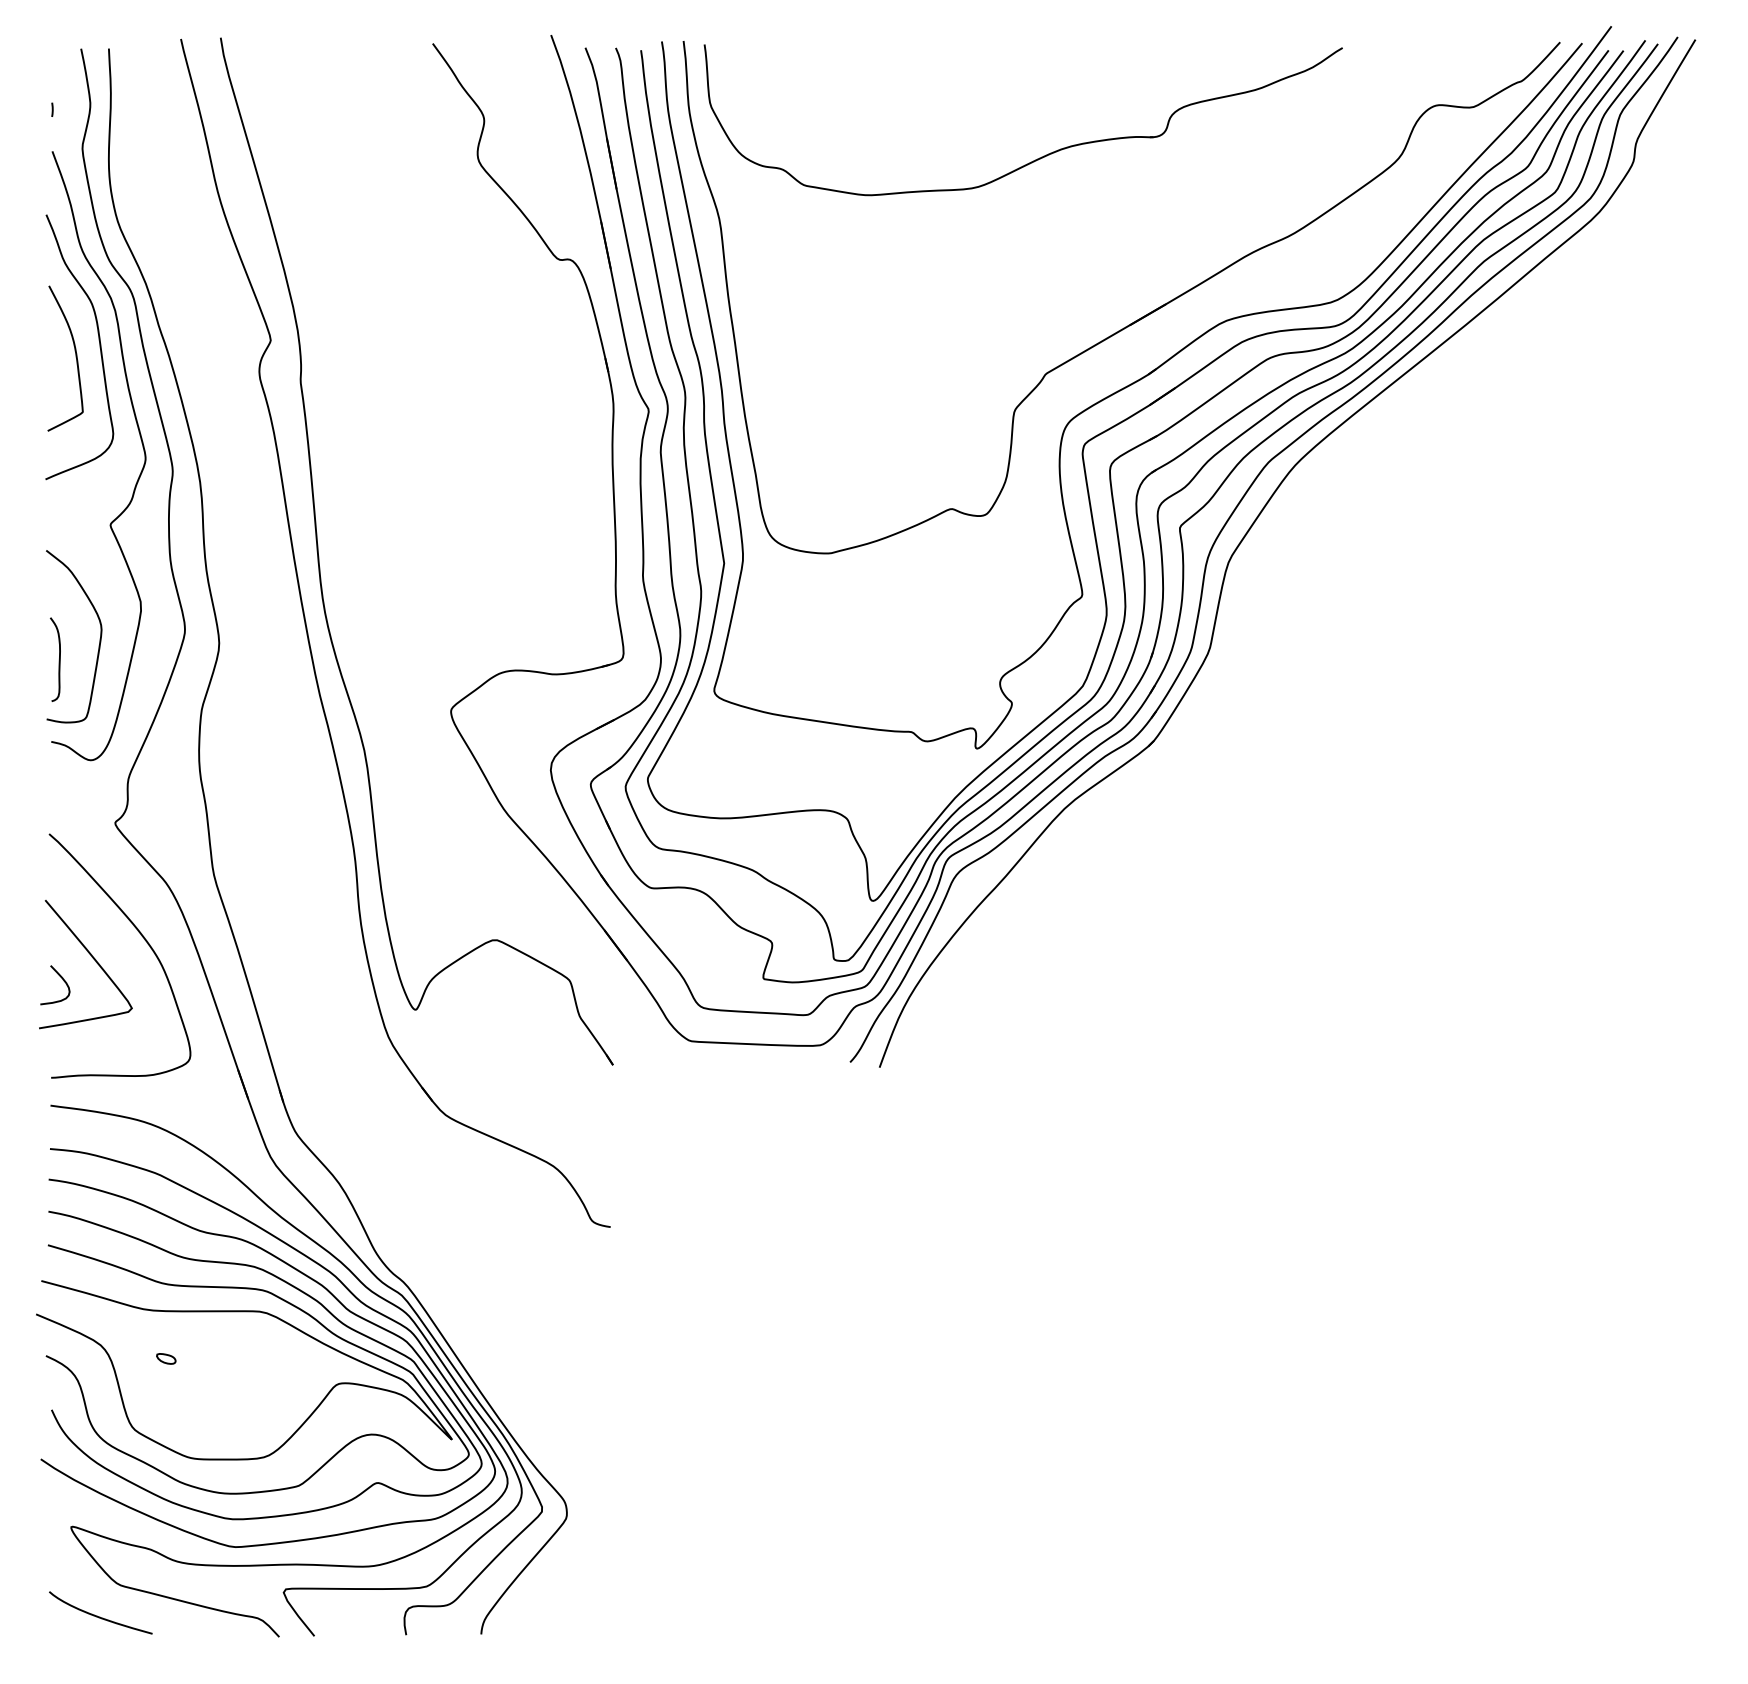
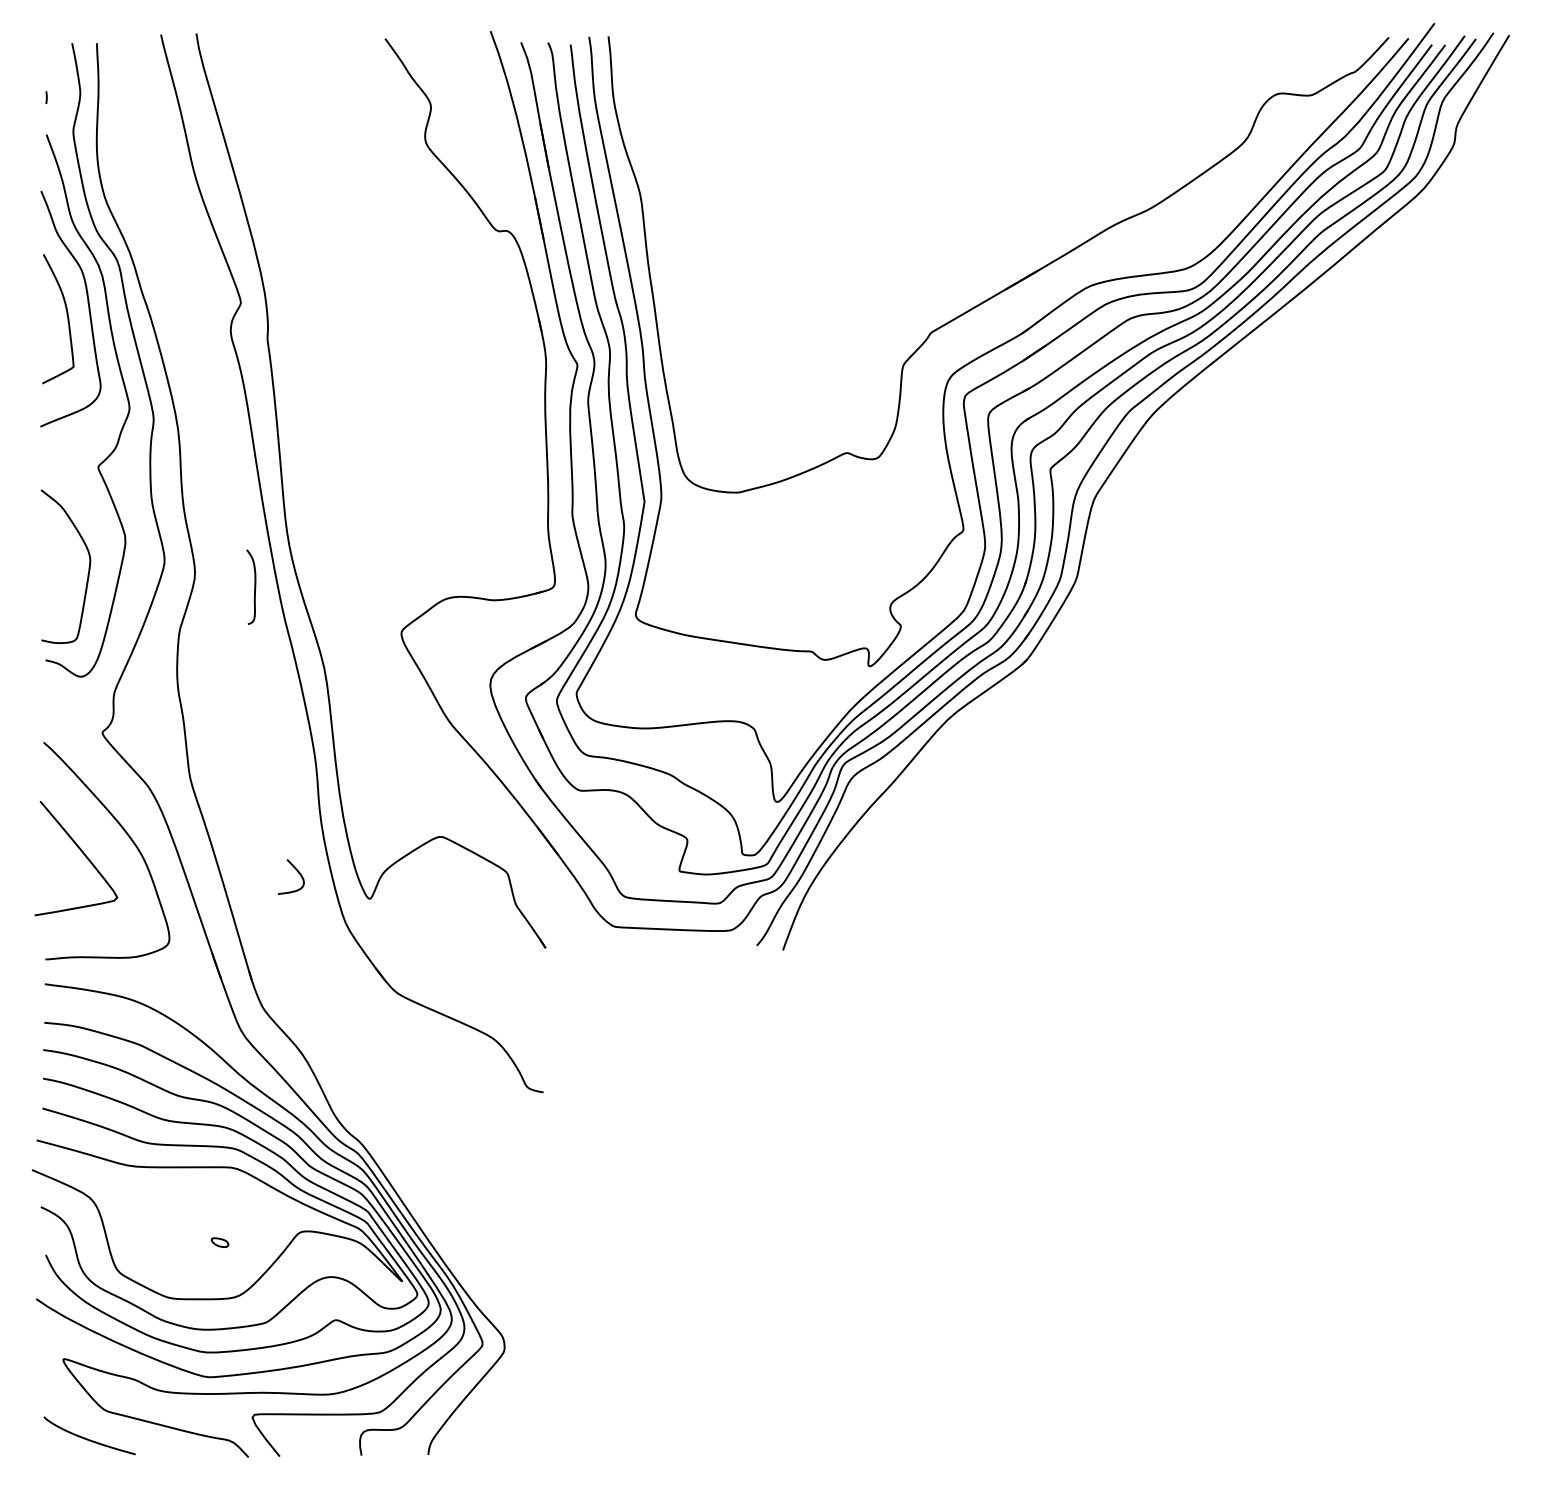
part: (1041, 156) -> (927, 139), removed
curve: (58, 660) -> (254, 587), moved
curve: (63, 981) -> (298, 873), moved
part: (166, 1358) -> (220, 1242), moved

